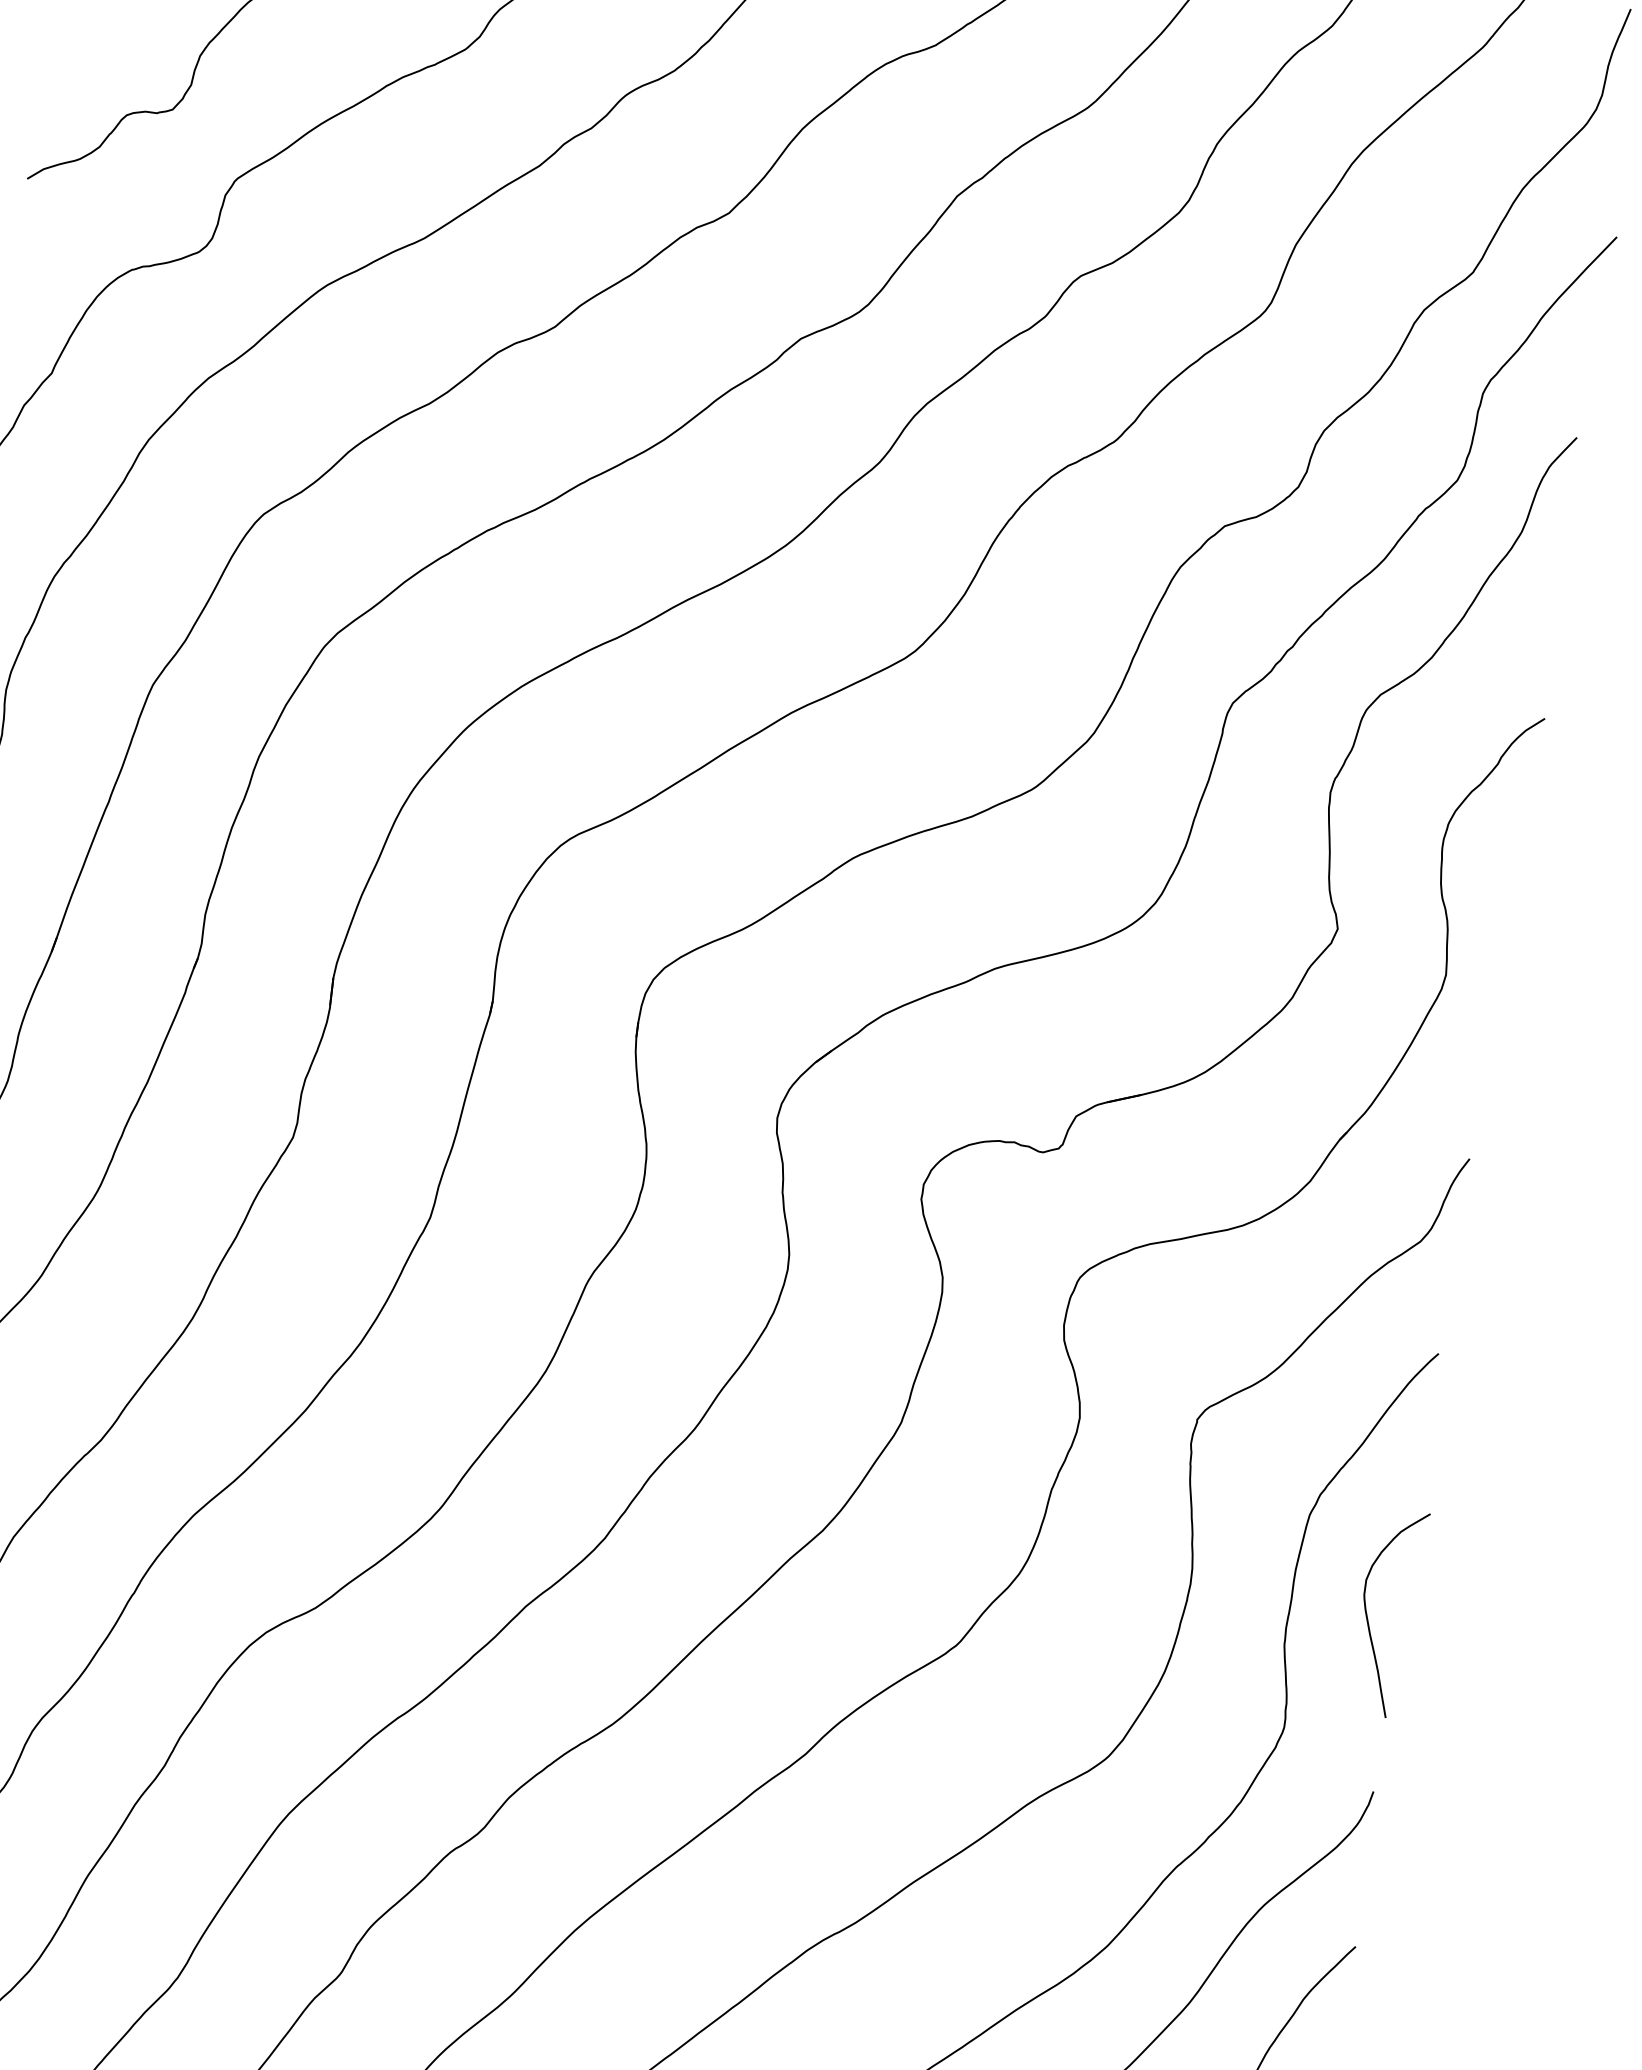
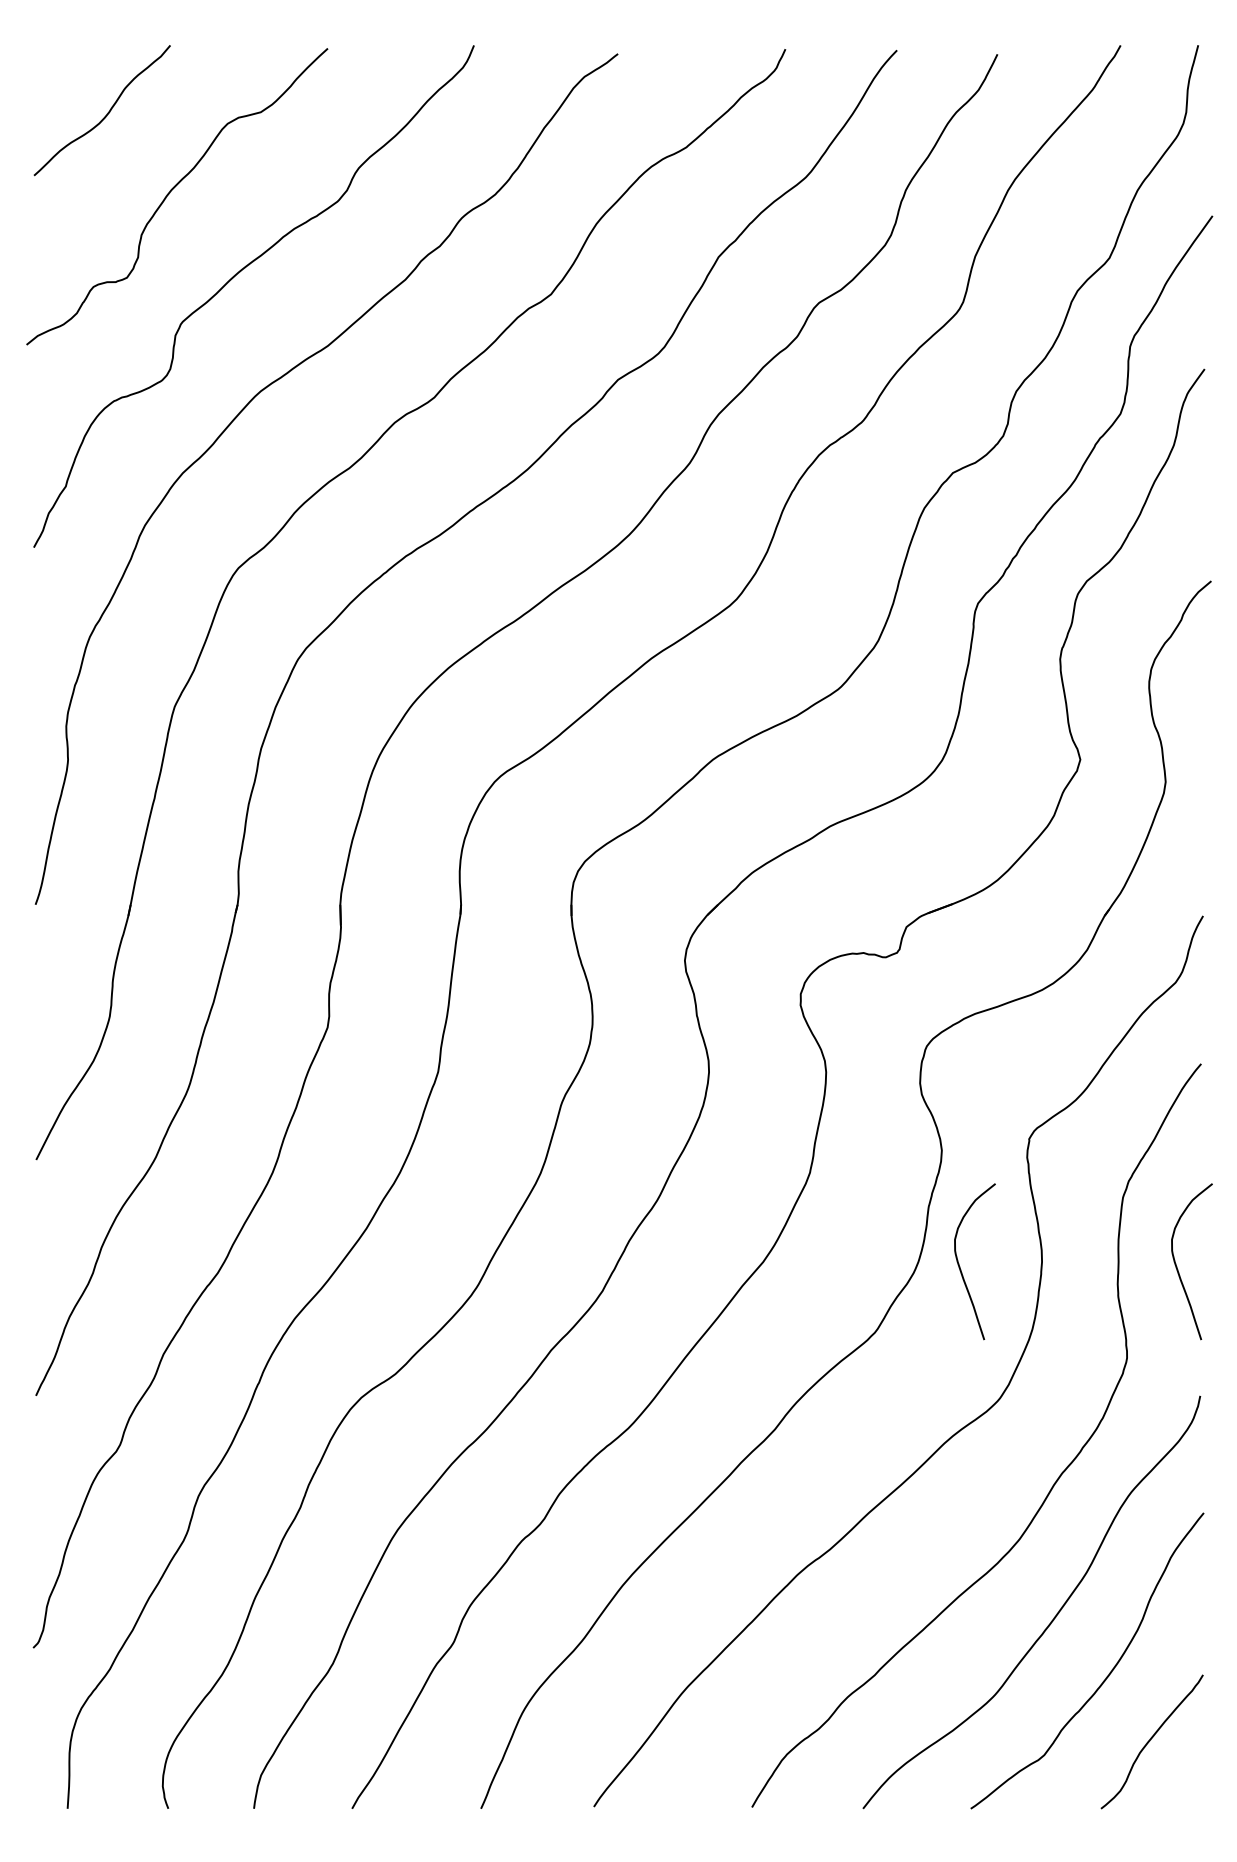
curve: (1082, 1574) -> (960, 1266), added

